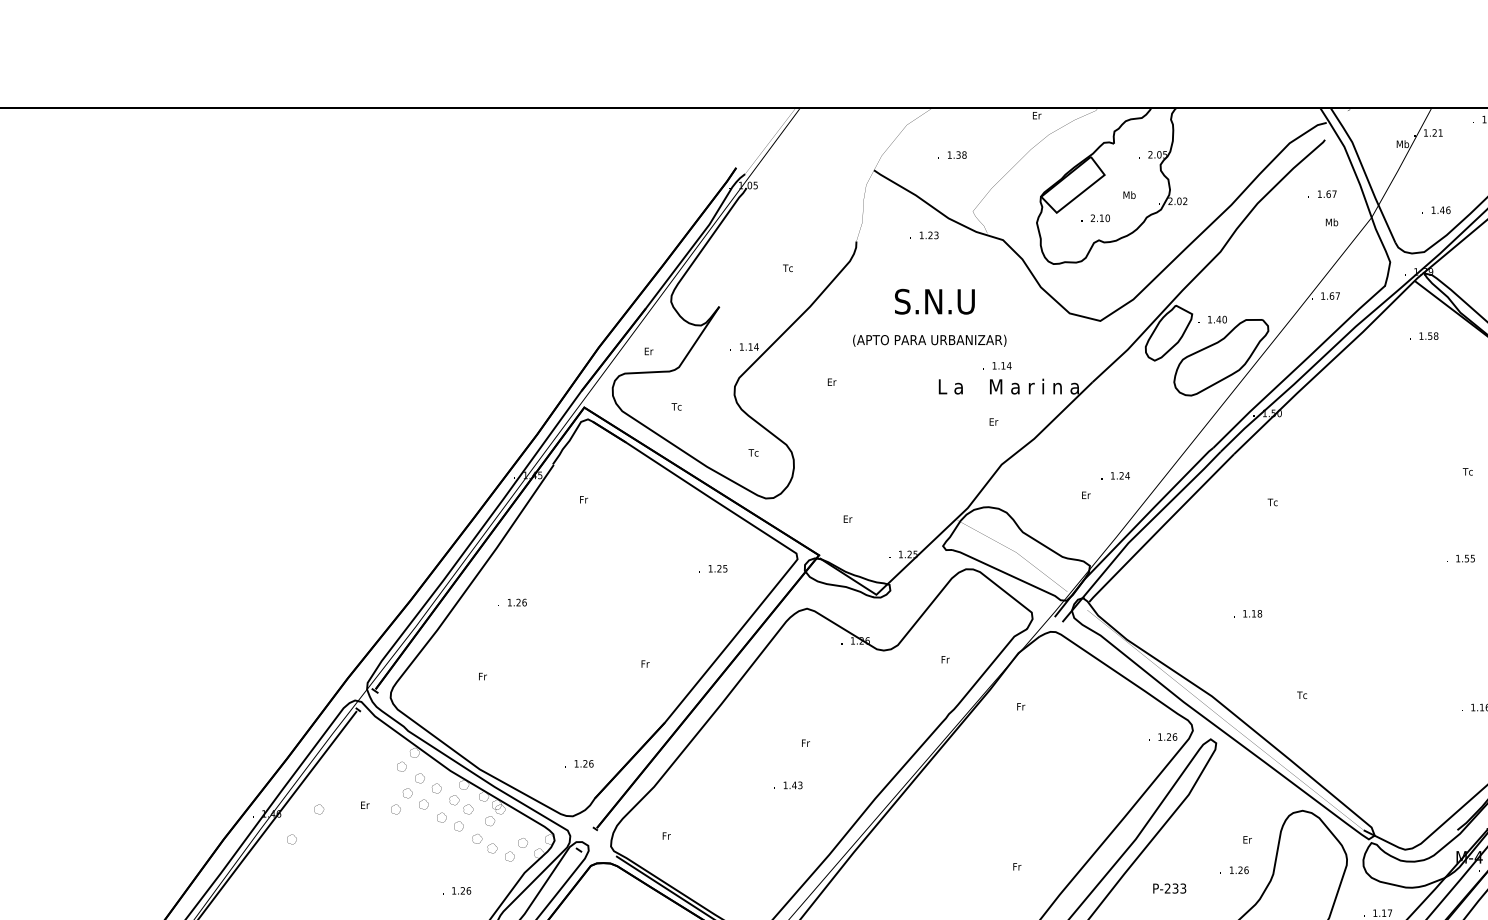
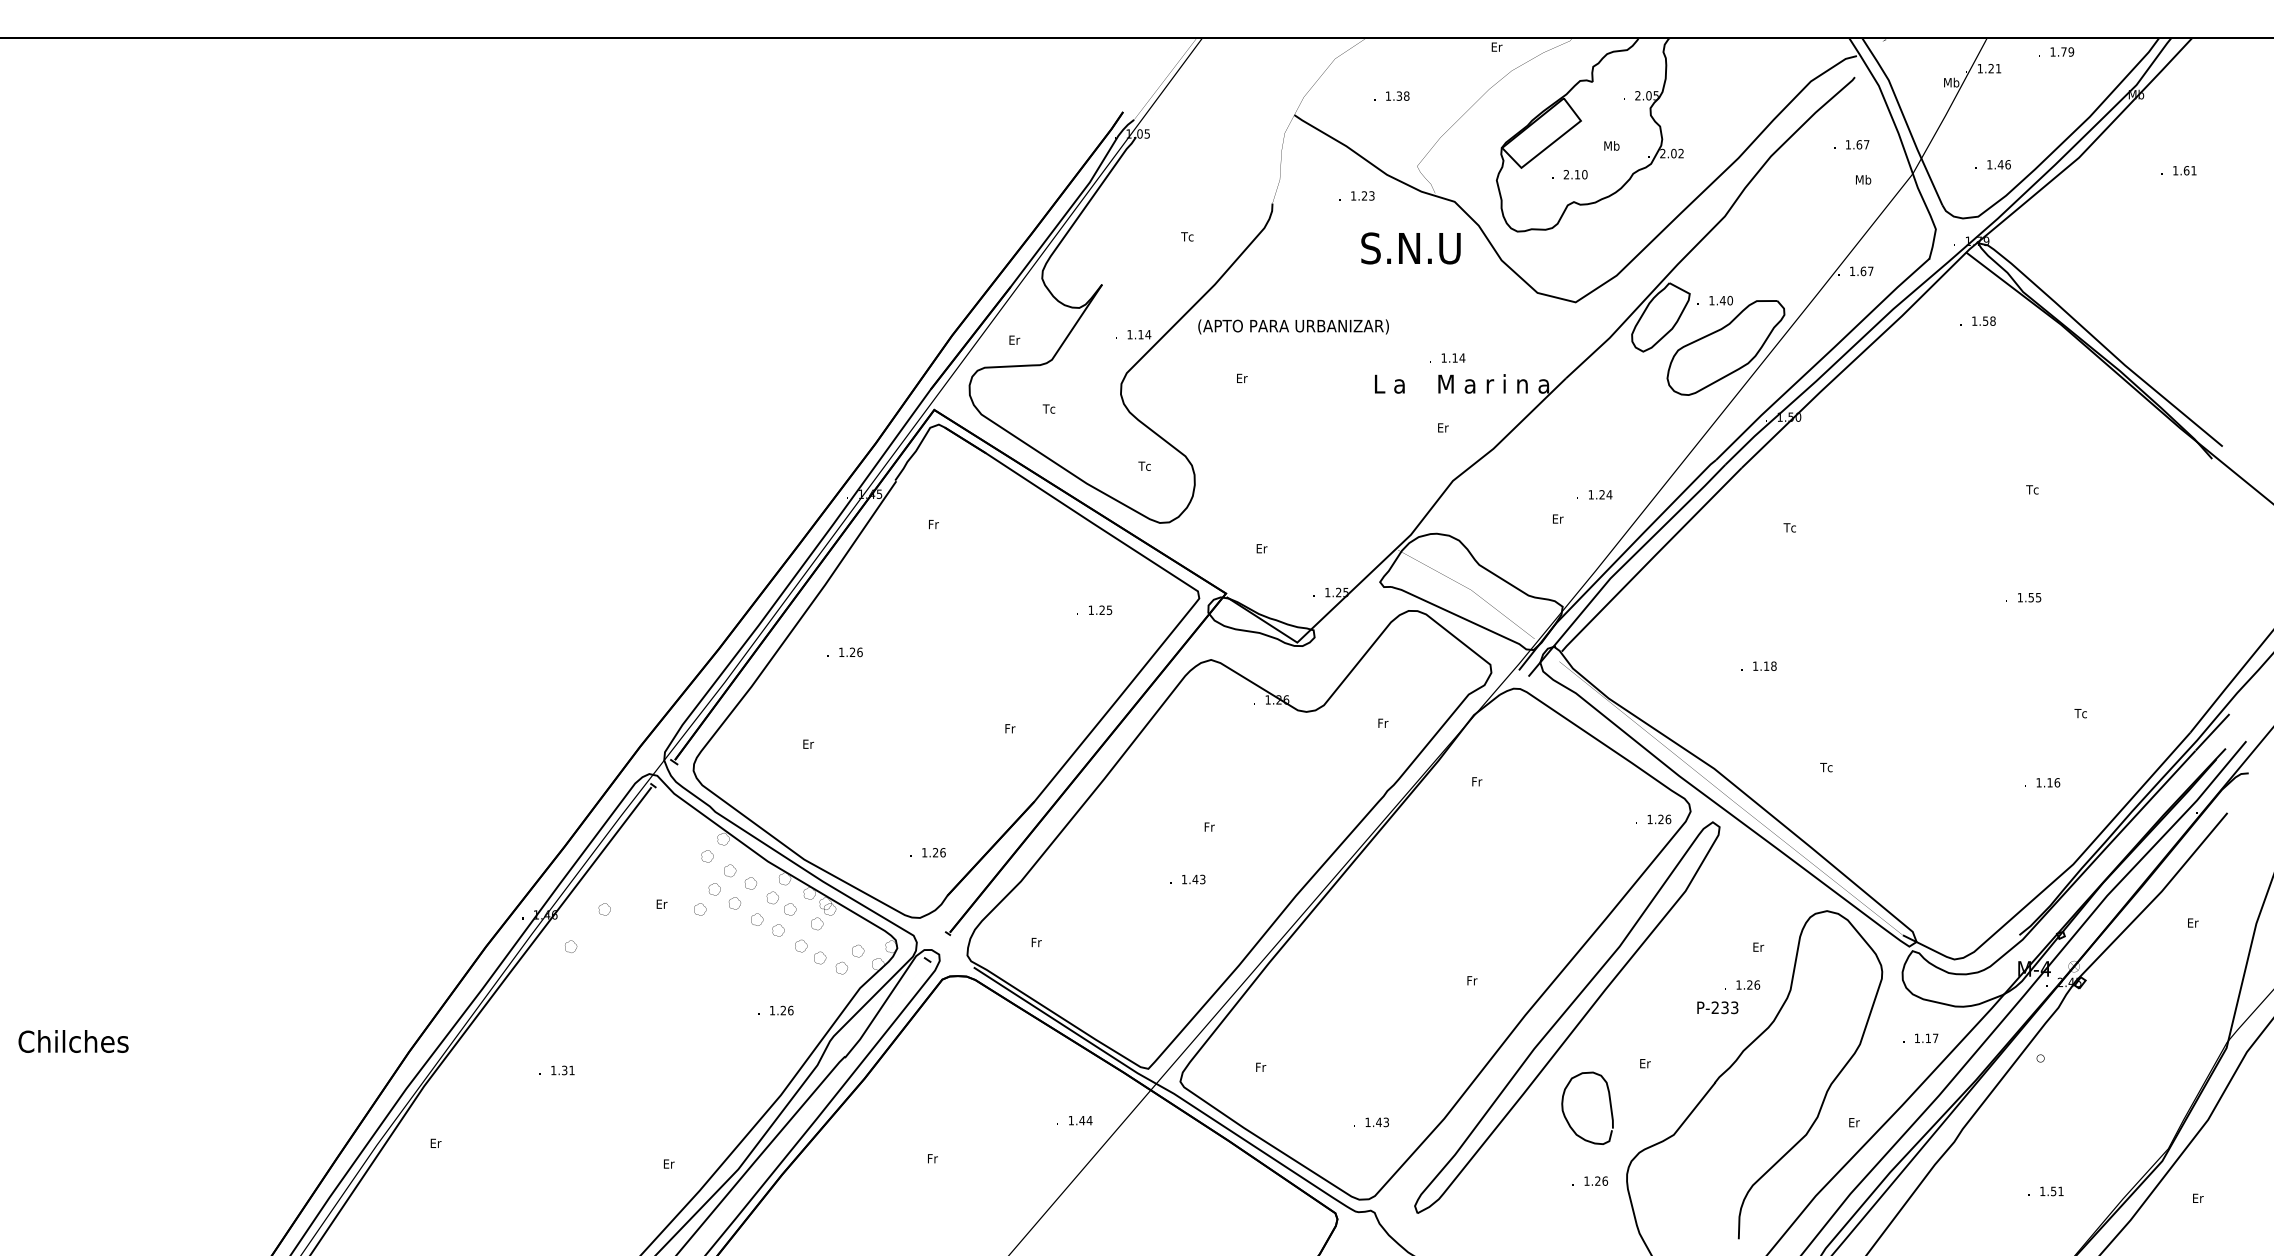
text: (934, 301) -> (1410, 248), moved
text: (929, 340) -> (1293, 326), moved
text: (483, 675) -> (809, 743), Fr -> Er
text: (1169, 888) -> (1717, 1007), moved

